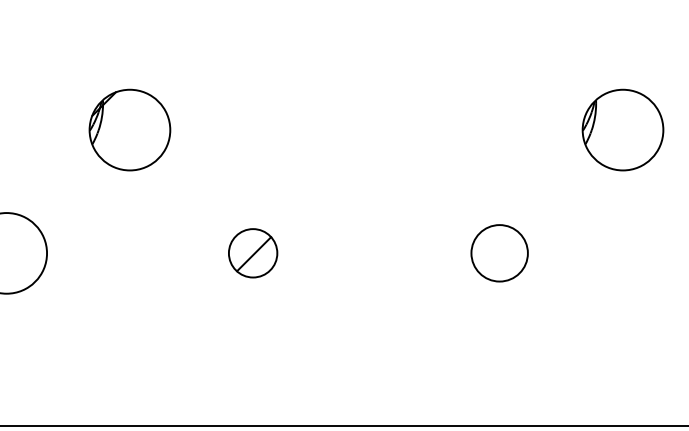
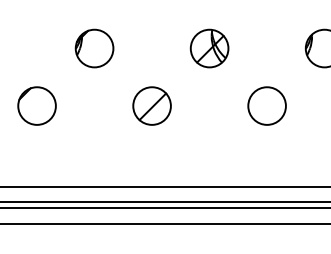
part: (376, 129) -> (209, 48), added
part: (251, 252) -> (151, 105), size x1.67
circle: (498, 252) -> (266, 105), size x1.43

